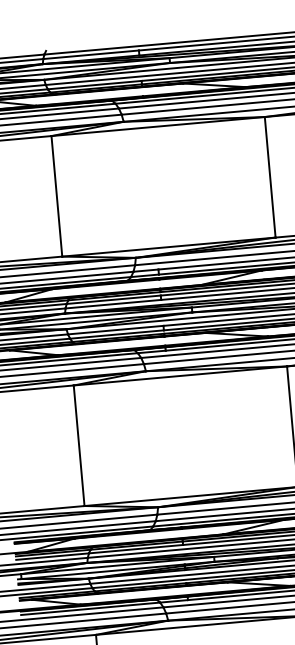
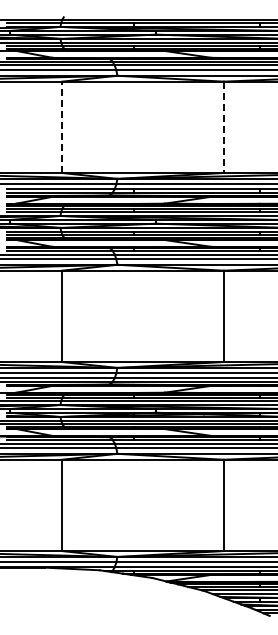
line: (269, 177) -> (223, 127), solid -> dashed
line: (57, 196) -> (62, 127), solid -> dashed

